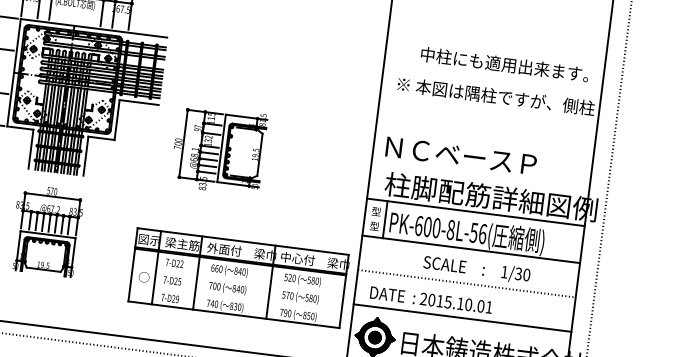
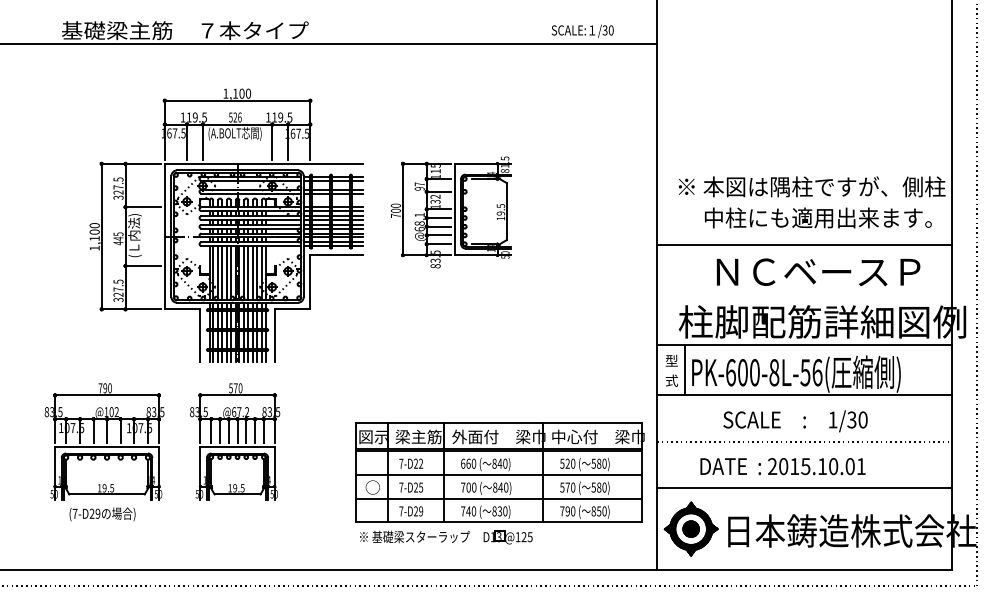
text: (505, 64) -> (818, 217), moved
line: (485, 138) -> (804, 244), added
part: (218, 150) -> (450, 212), moved
text: (461, 156) -> (818, 272), moved
text: (374, 226) -> (671, 380), 型 -> 式
text: (476, 269) -> (795, 421), moved
line: (238, 279) -> (499, 474), added
line: (236, 297) -> (499, 498), added
text: (431, 300) -> (782, 466), moved
part: (193, 321) -> (446, 537), added

